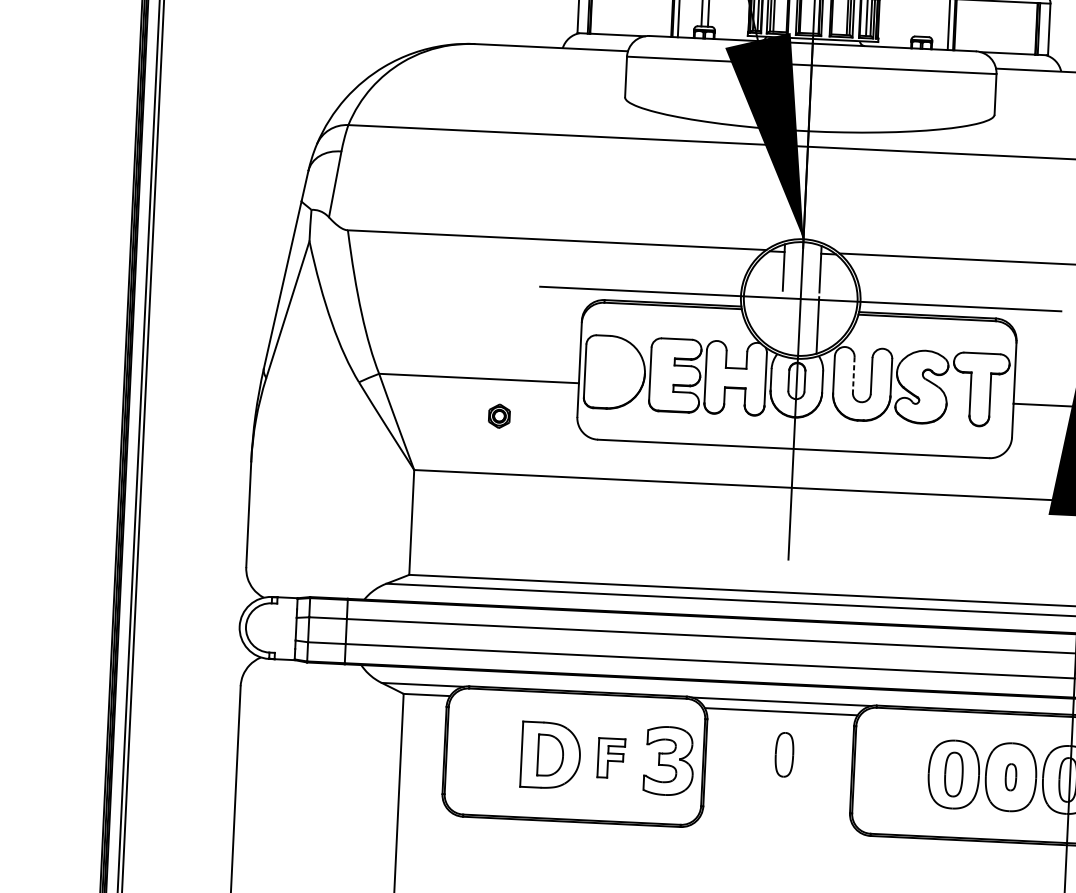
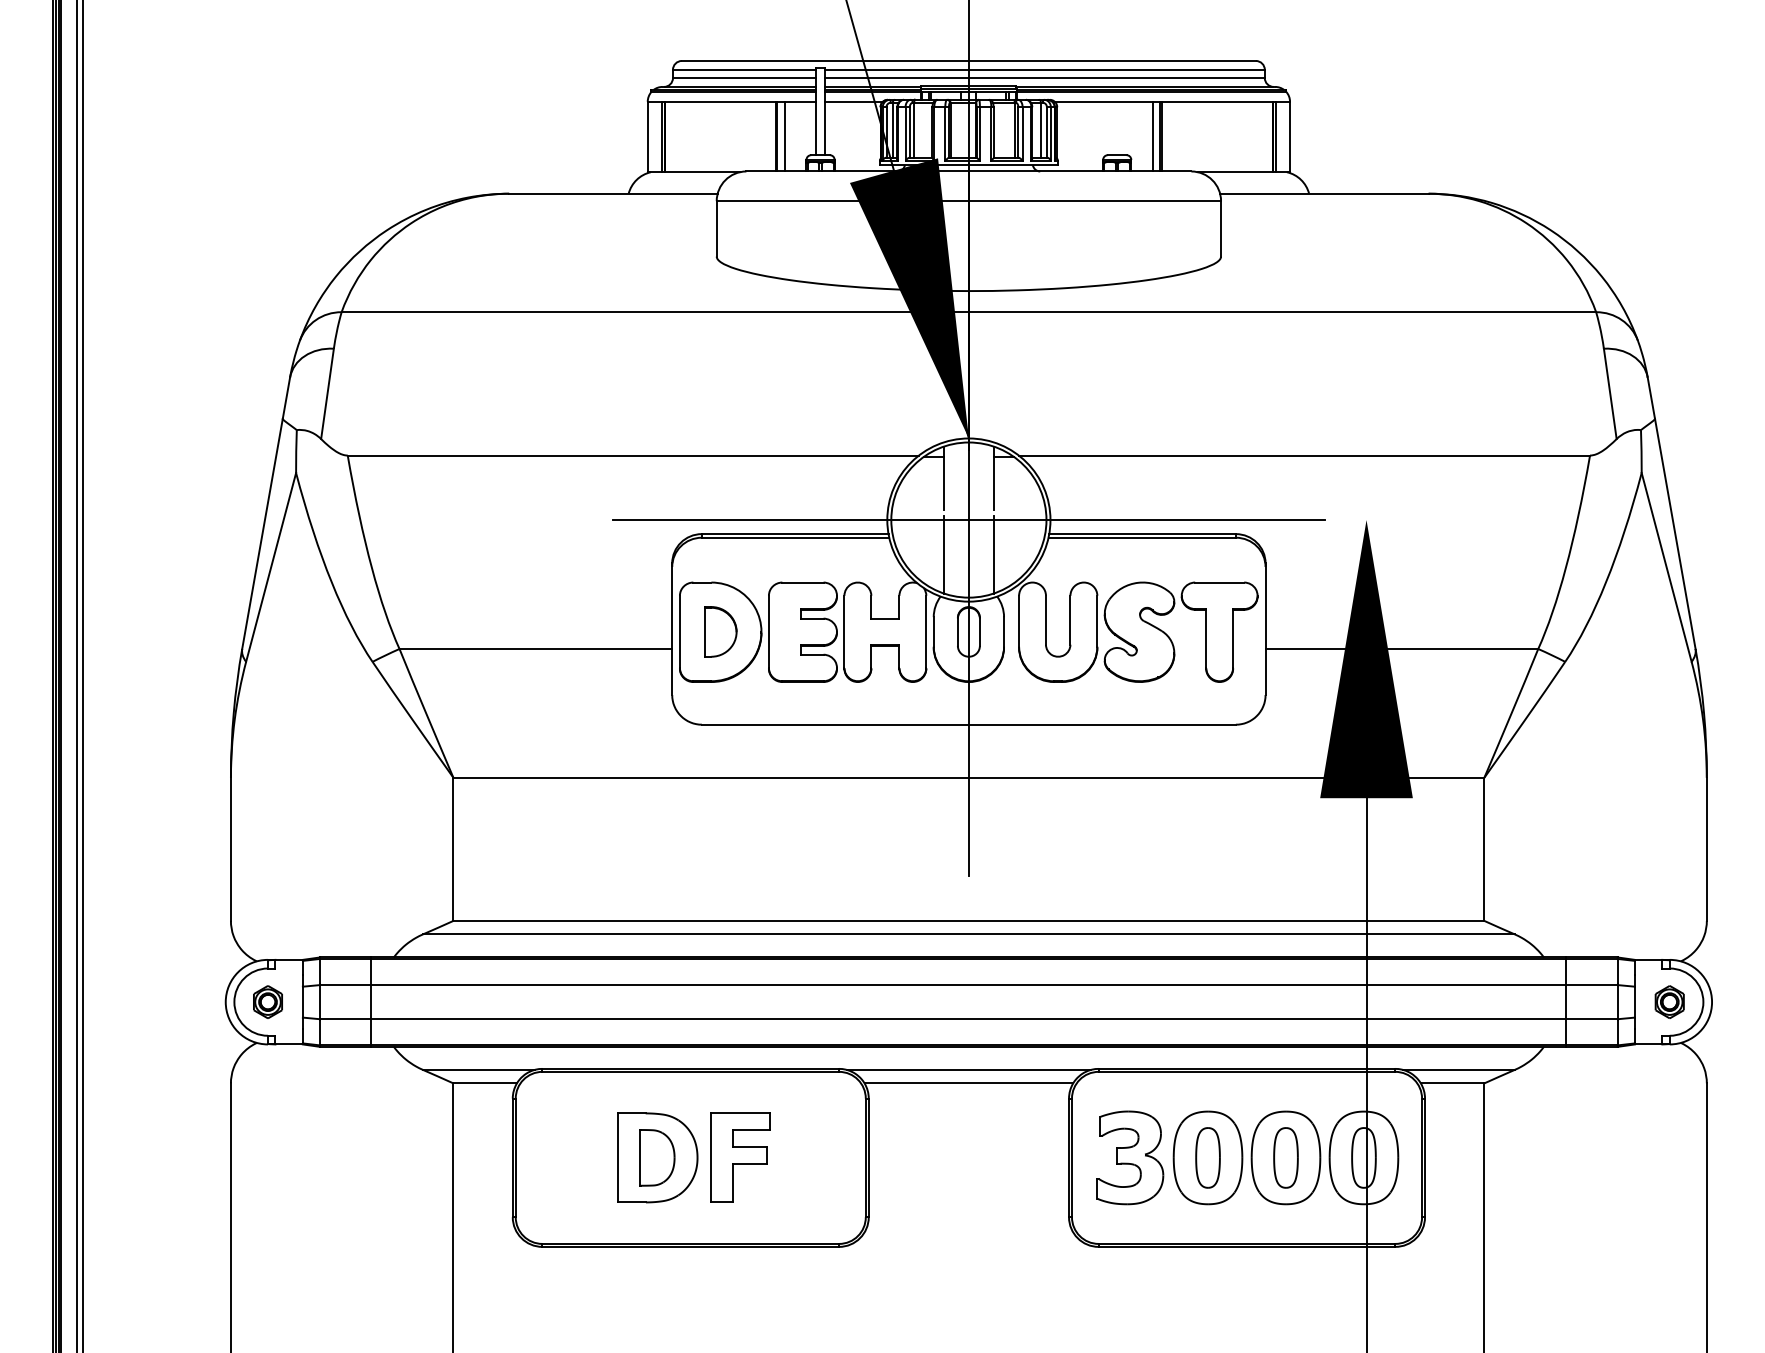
line: (780, 323) -> (943, 554), added
part: (614, 372) -> (720, 631), added
line: (853, 375) -> (1045, 620), dashed -> solid
part: (499, 415) -> (267, 1001), moved
part: (784, 754) -> (975, 1141), removed
part: (611, 758) -> (740, 1157), size x1.67
part: (669, 760) -> (1130, 1157), moved
part: (1010, 776) -> (1285, 1157), size x1.67

